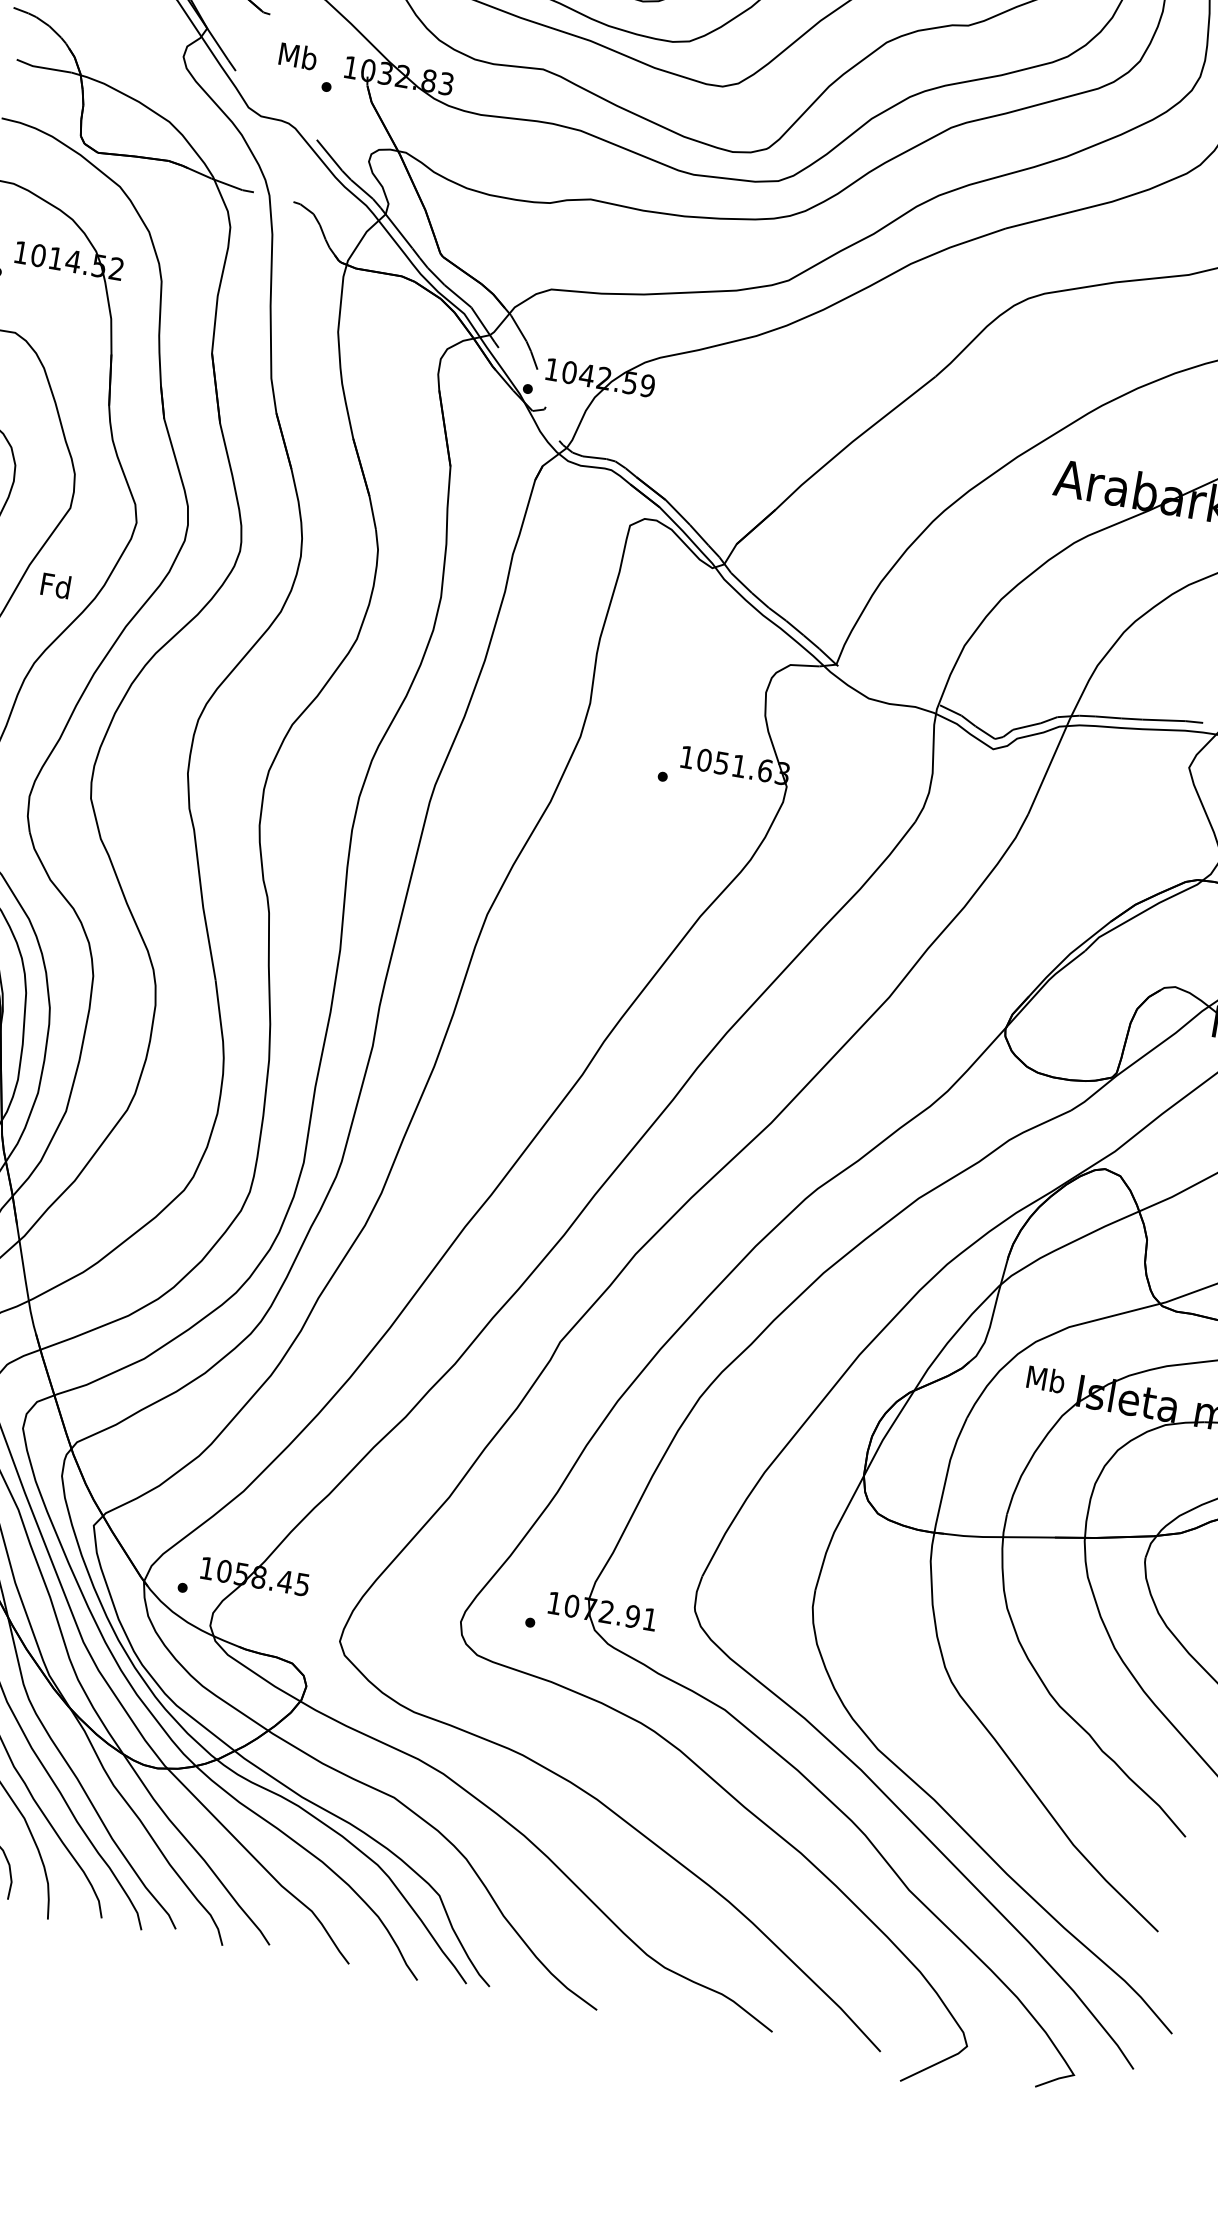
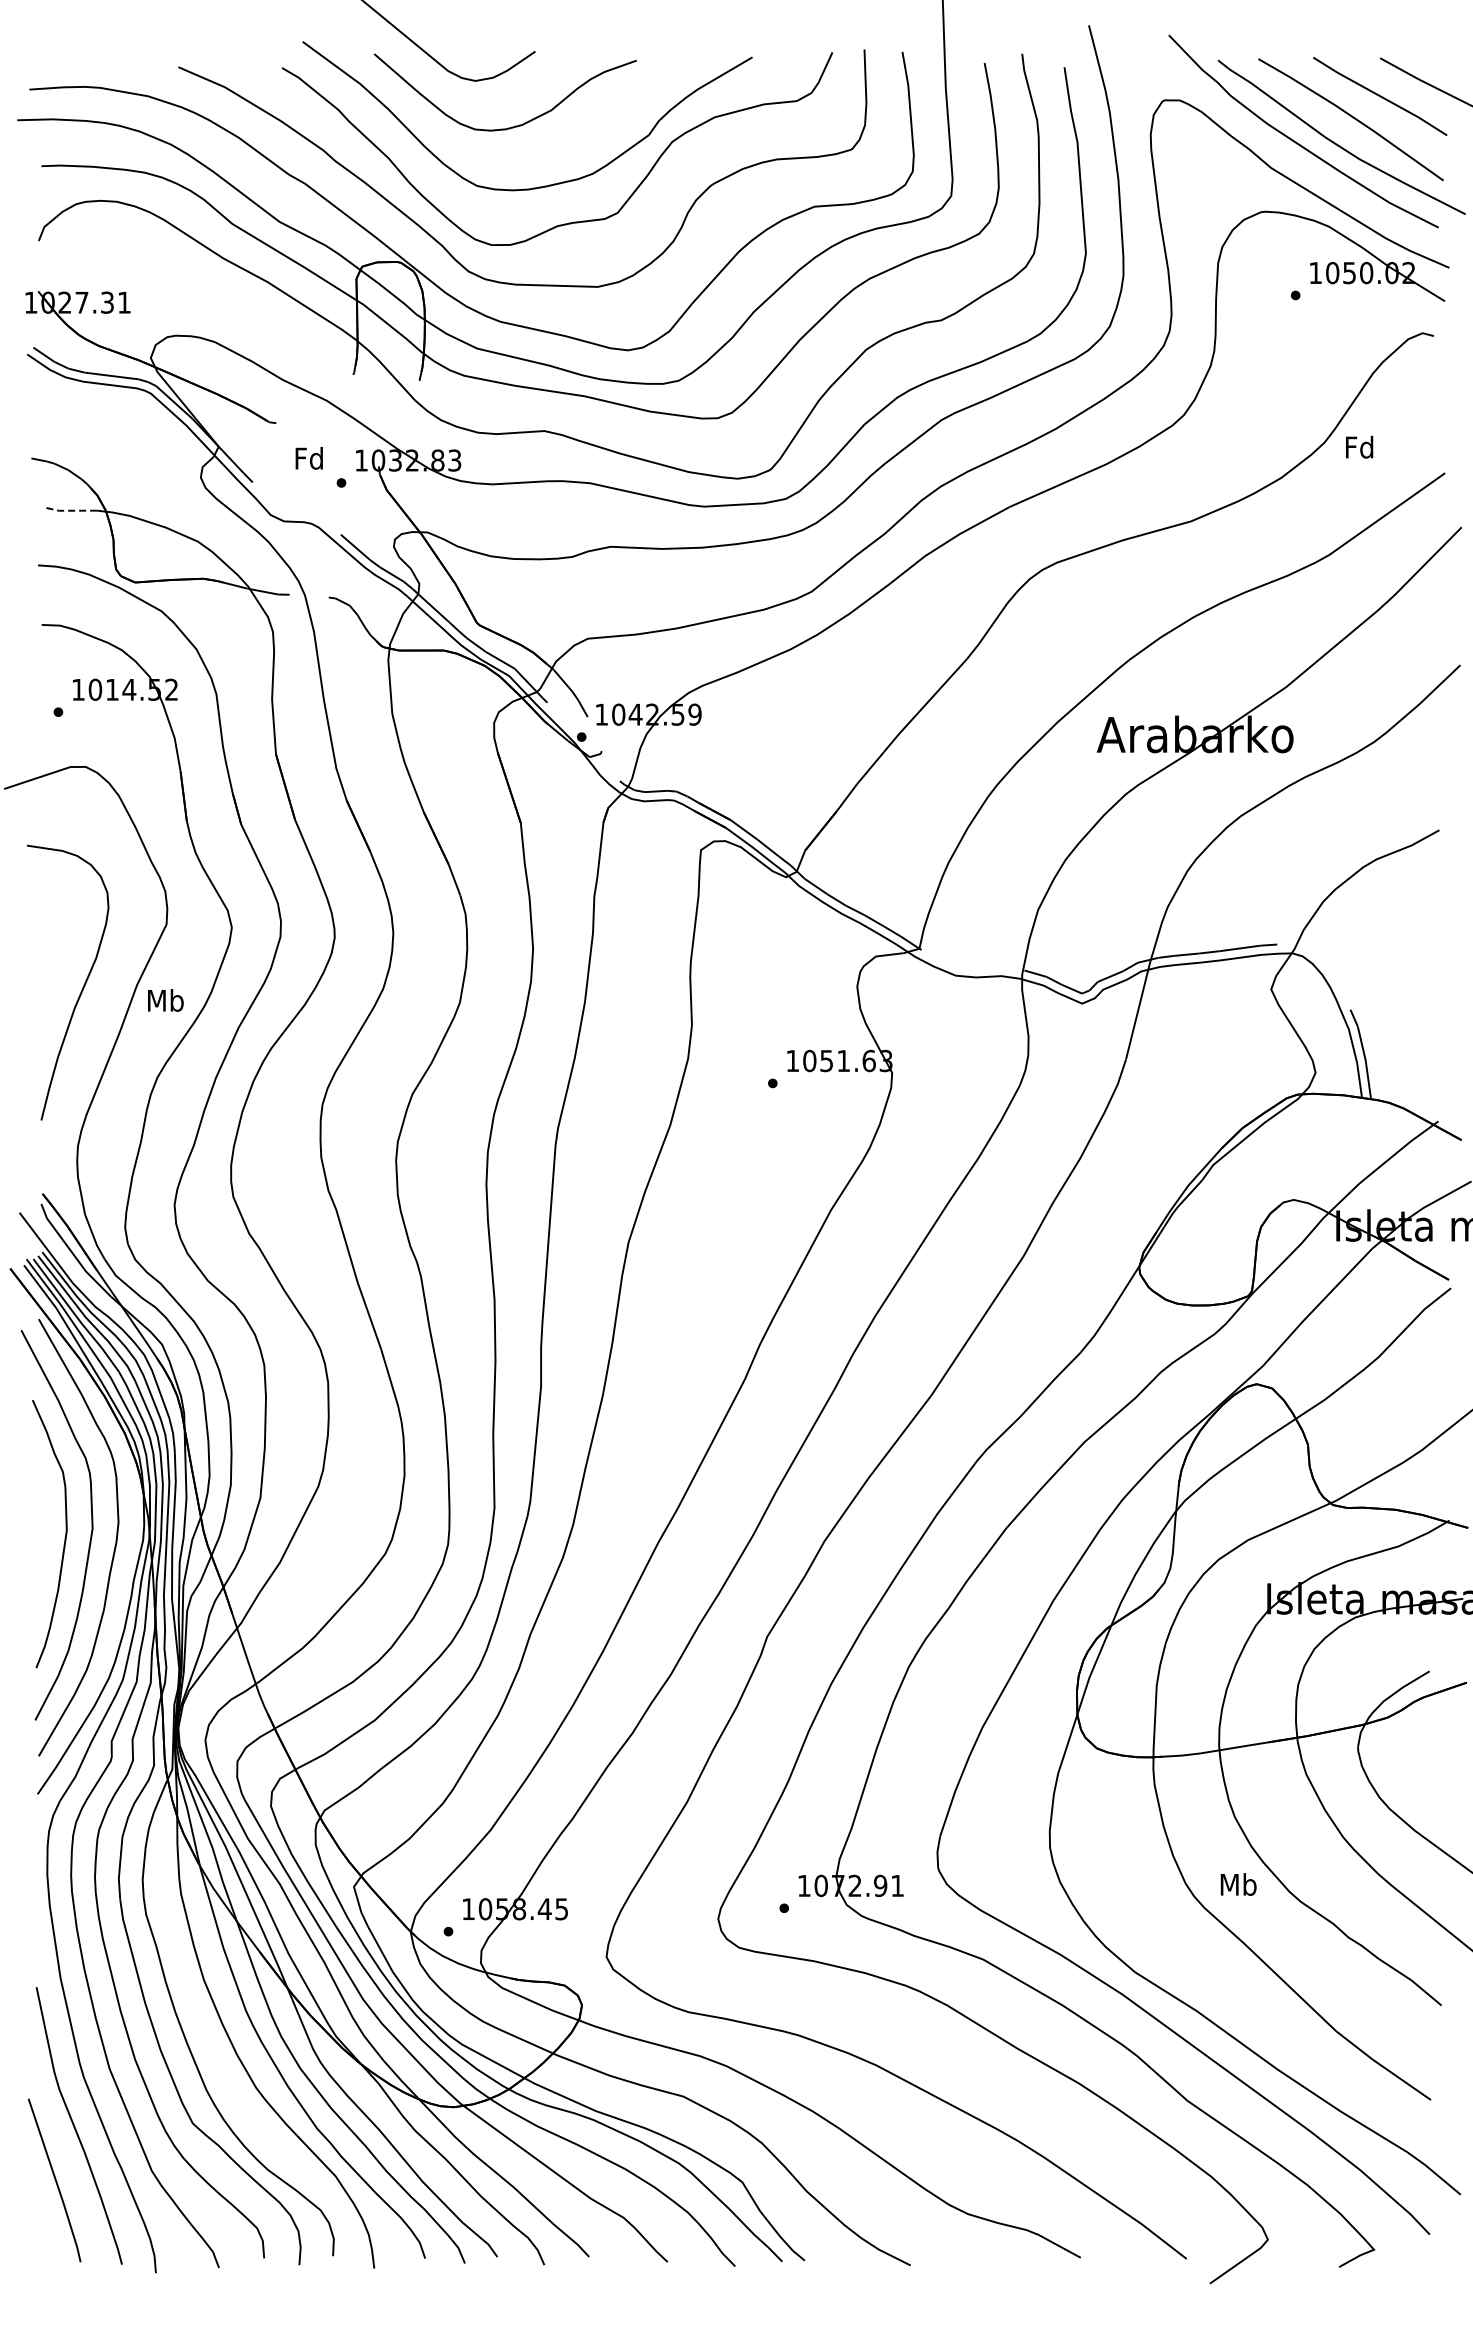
text: (298, 56) -> (309, 458), Mb -> Fd
line: (42, 67) -> (68, 510), solid -> dashed
text: (55, 585) -> (165, 1000), Fd -> Mb
text: (1045, 1379) -> (1238, 1884), moved

